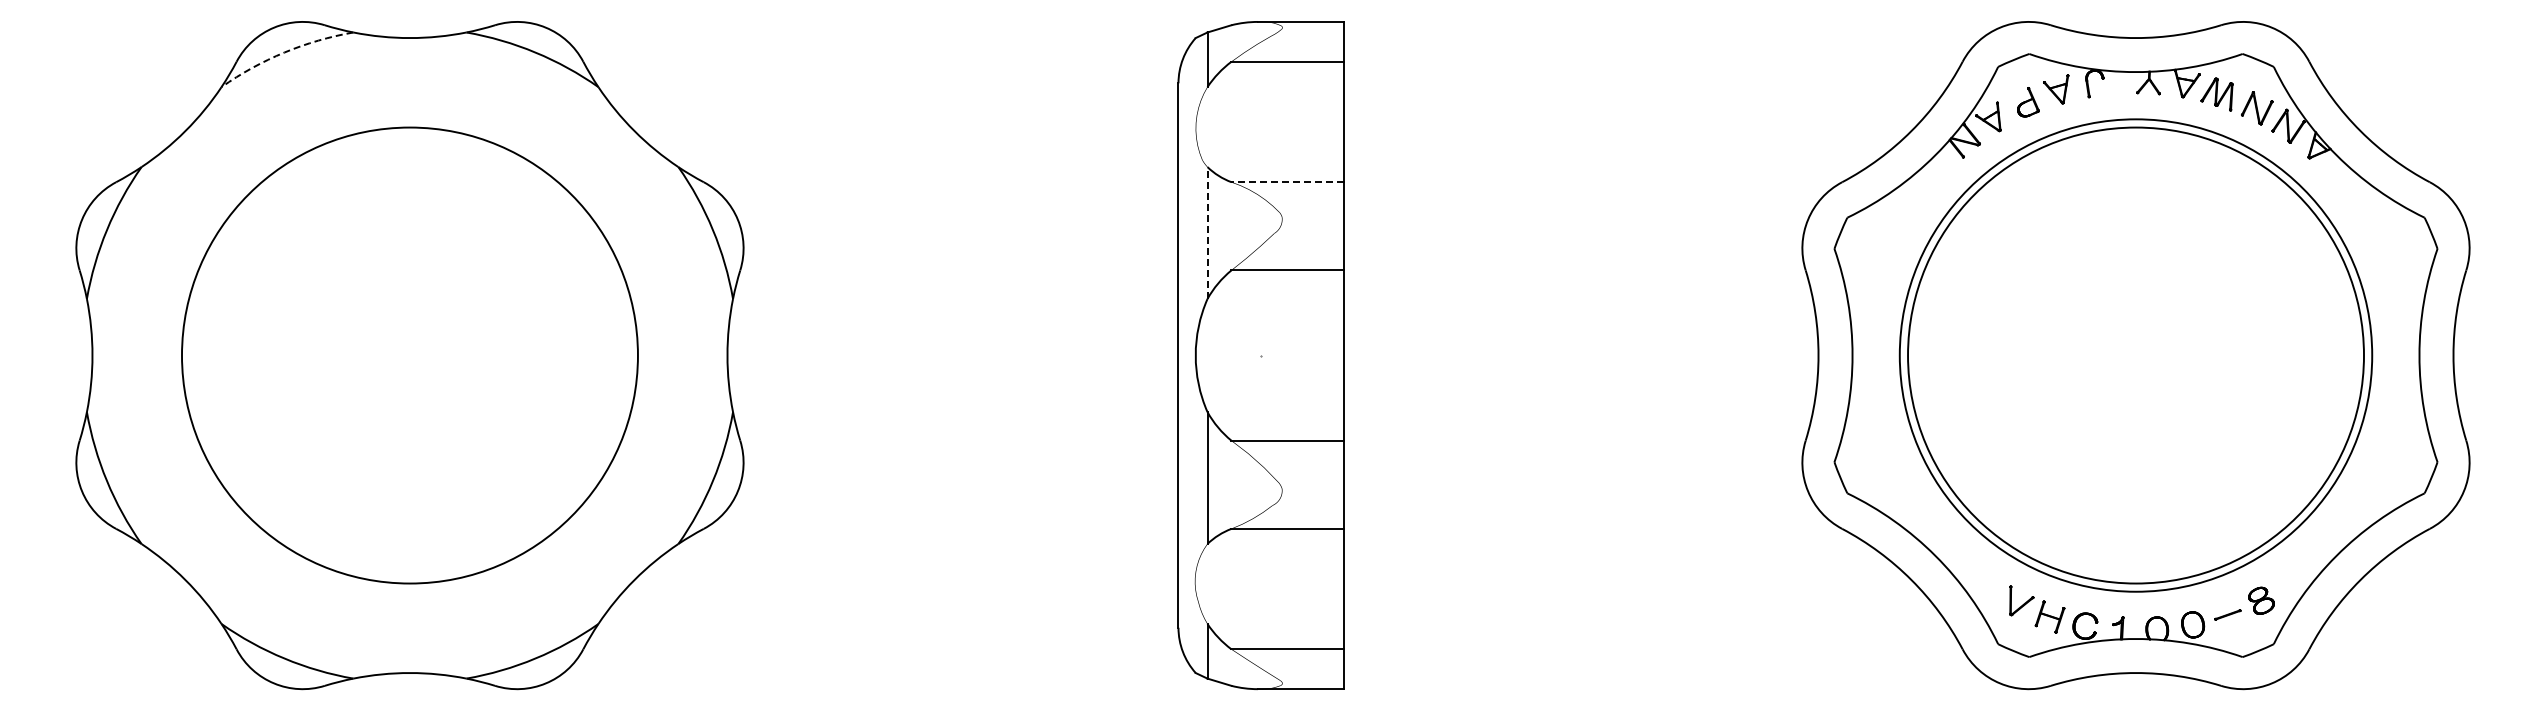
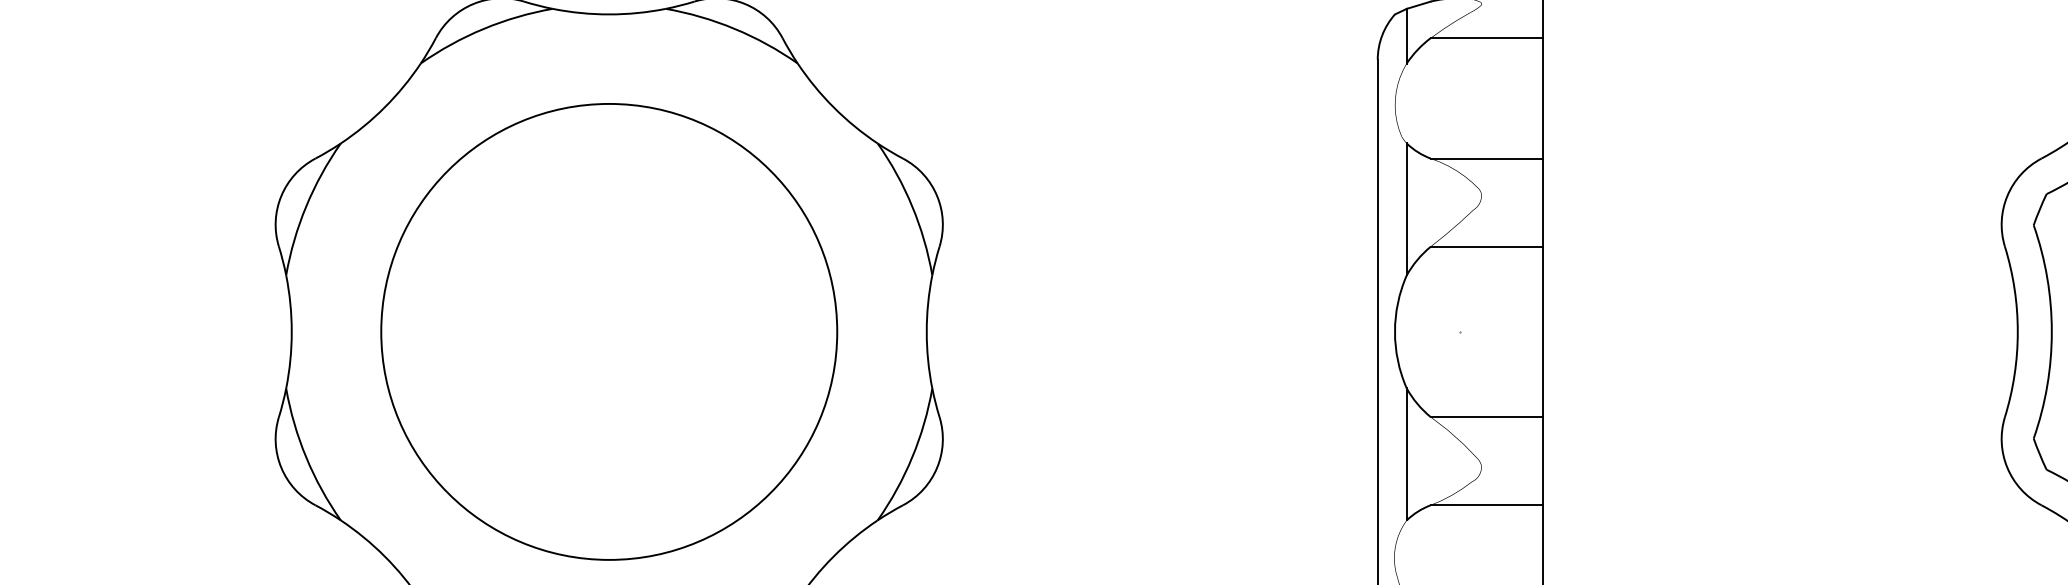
arc: (284, 52) -> (483, 28), dashed -> solid
line: (1287, 182) -> (1486, 158), dashed -> solid
line: (1207, 233) -> (1406, 209), dashed -> solid

